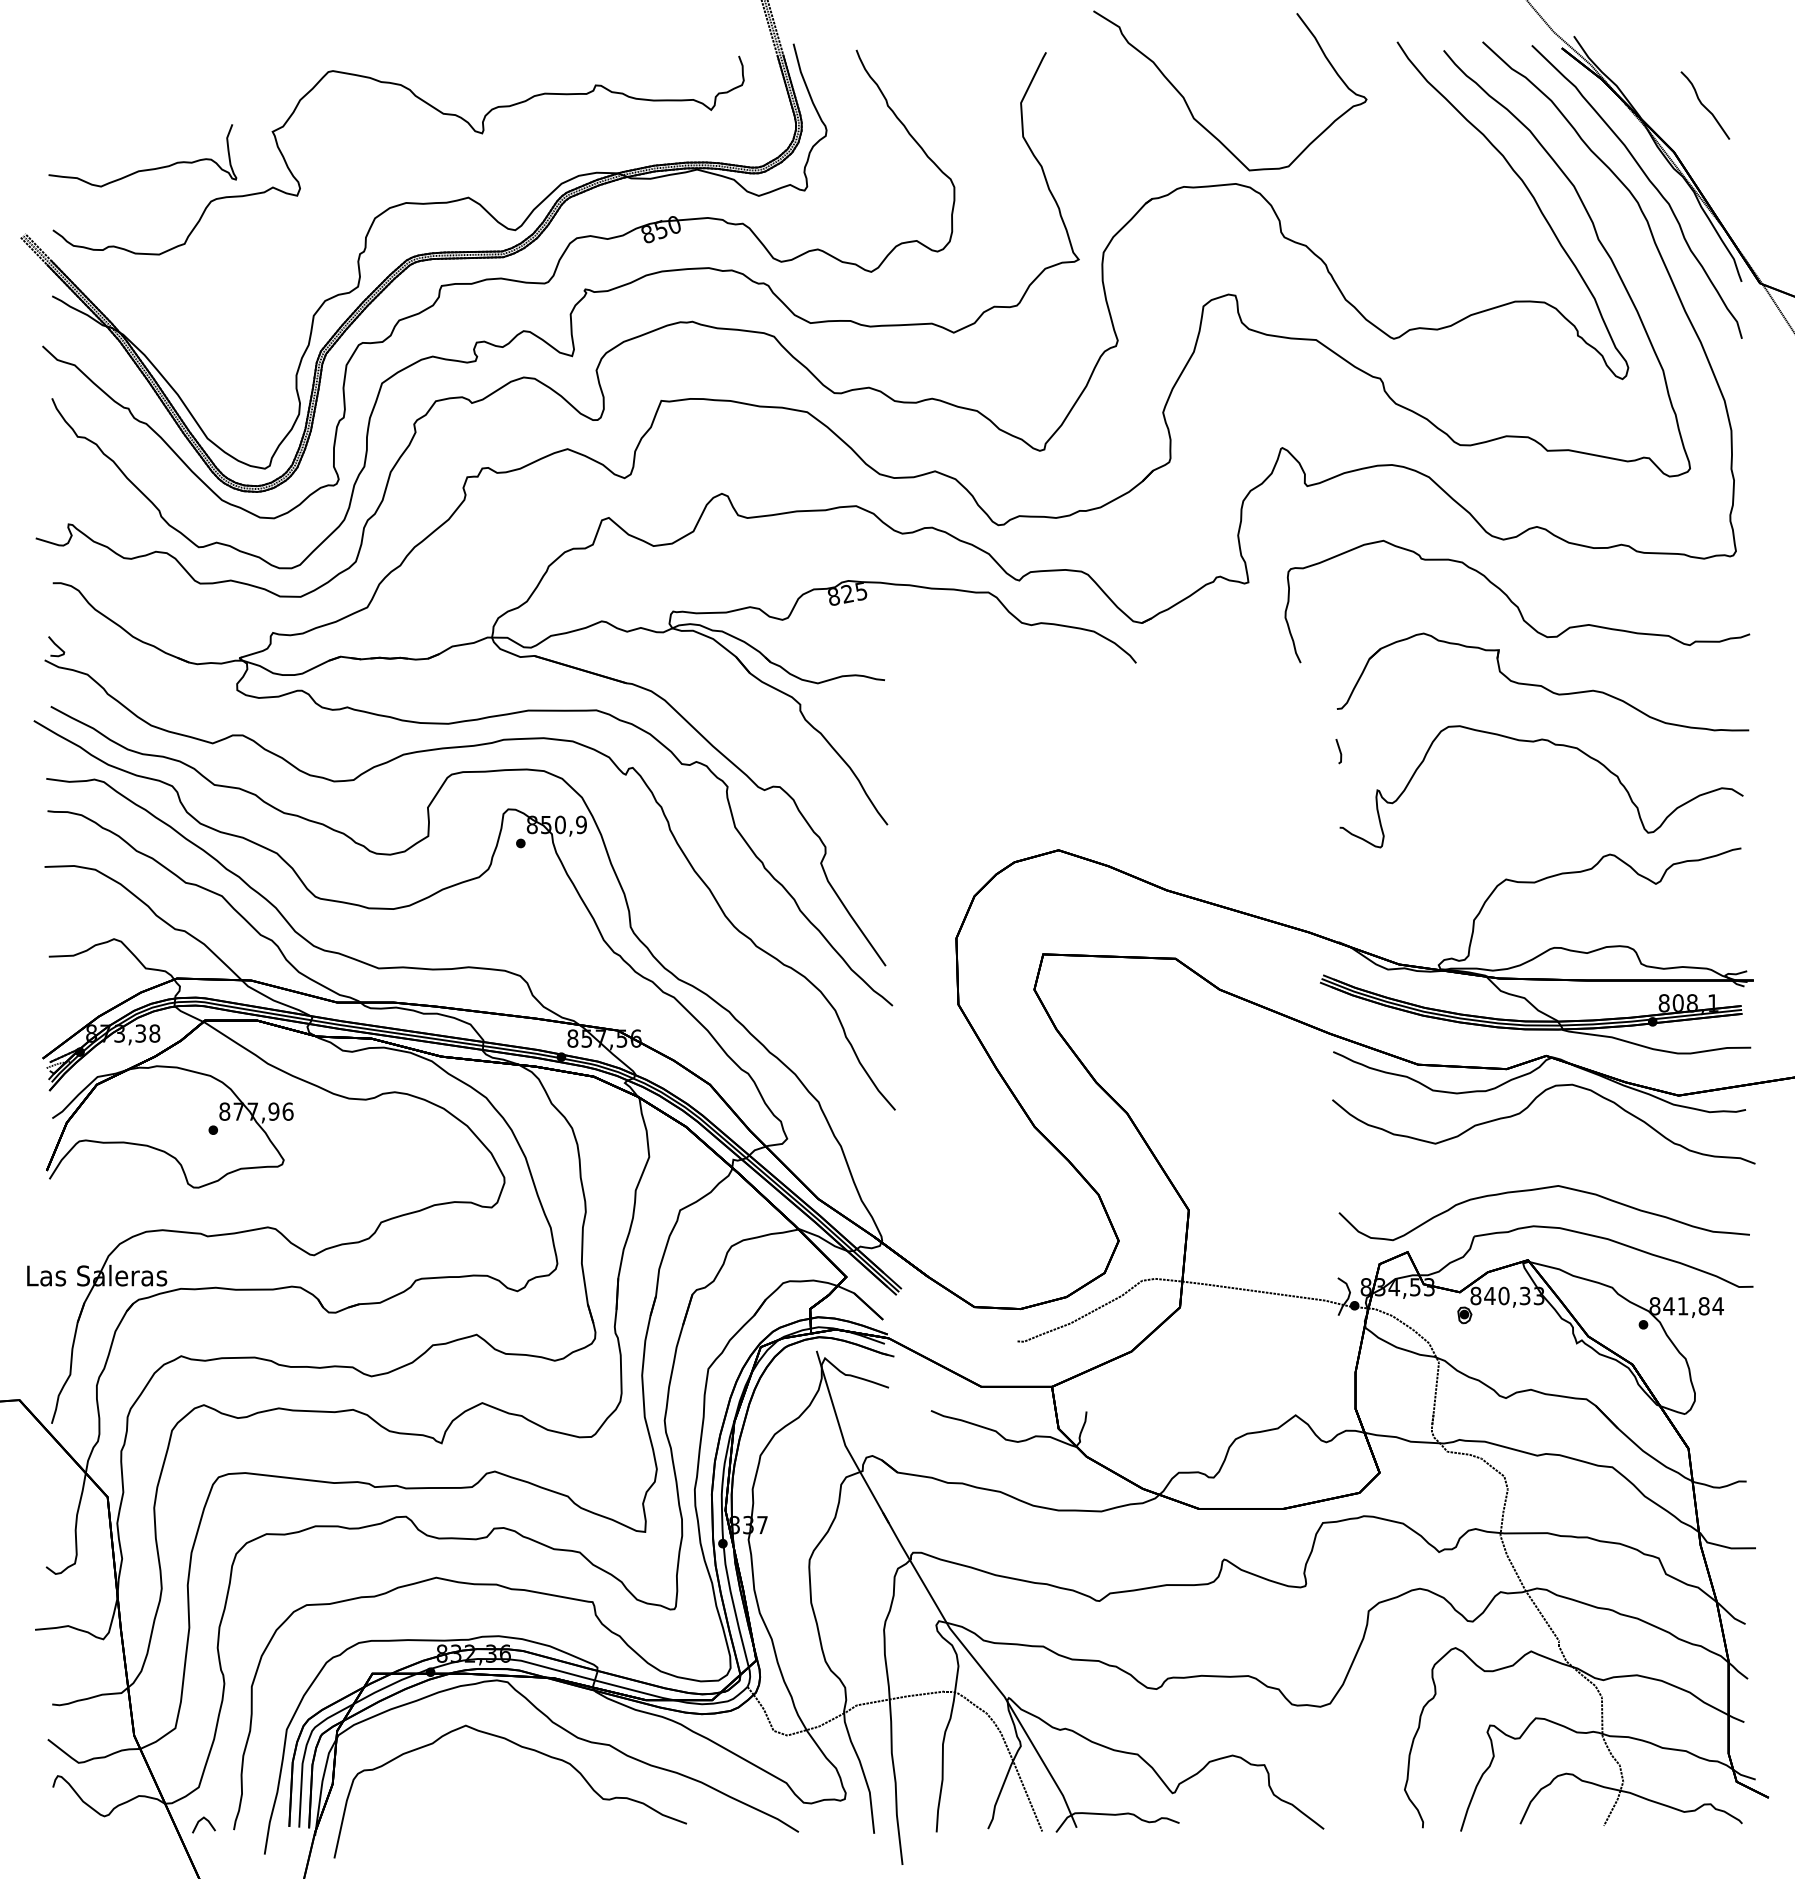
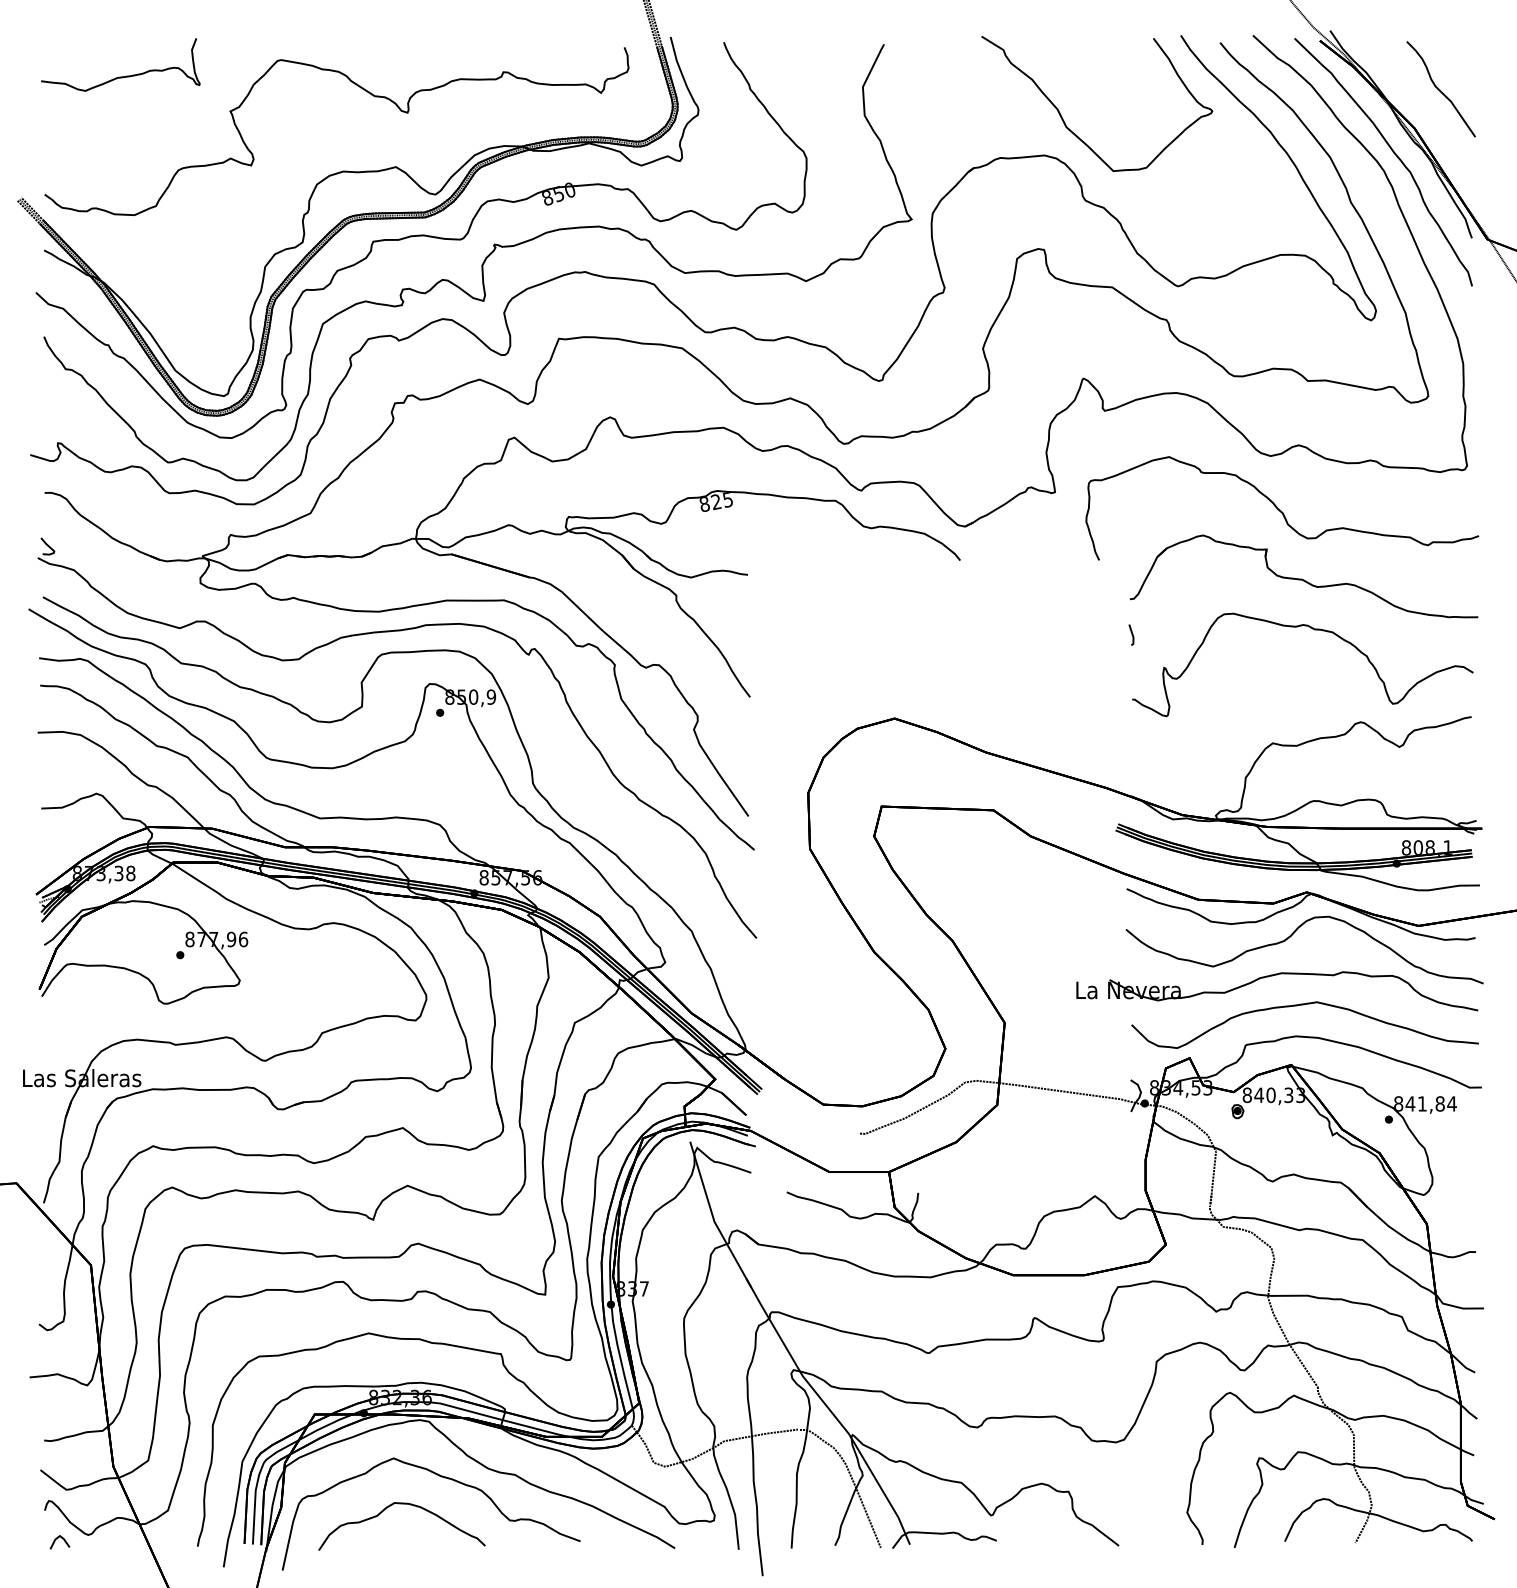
part: (1705, 105) -> (1441, 89), size x1.67
curve: (1201, 123) -> (1072, 131), moved
curve: (142, 169) -> (120, 76), moved
part: (1509, 1154) -> (1275, 975), added
part: (478, 1780) -> (404, 1504), added
line: (200, 1821) -> (57, 1539), moved

